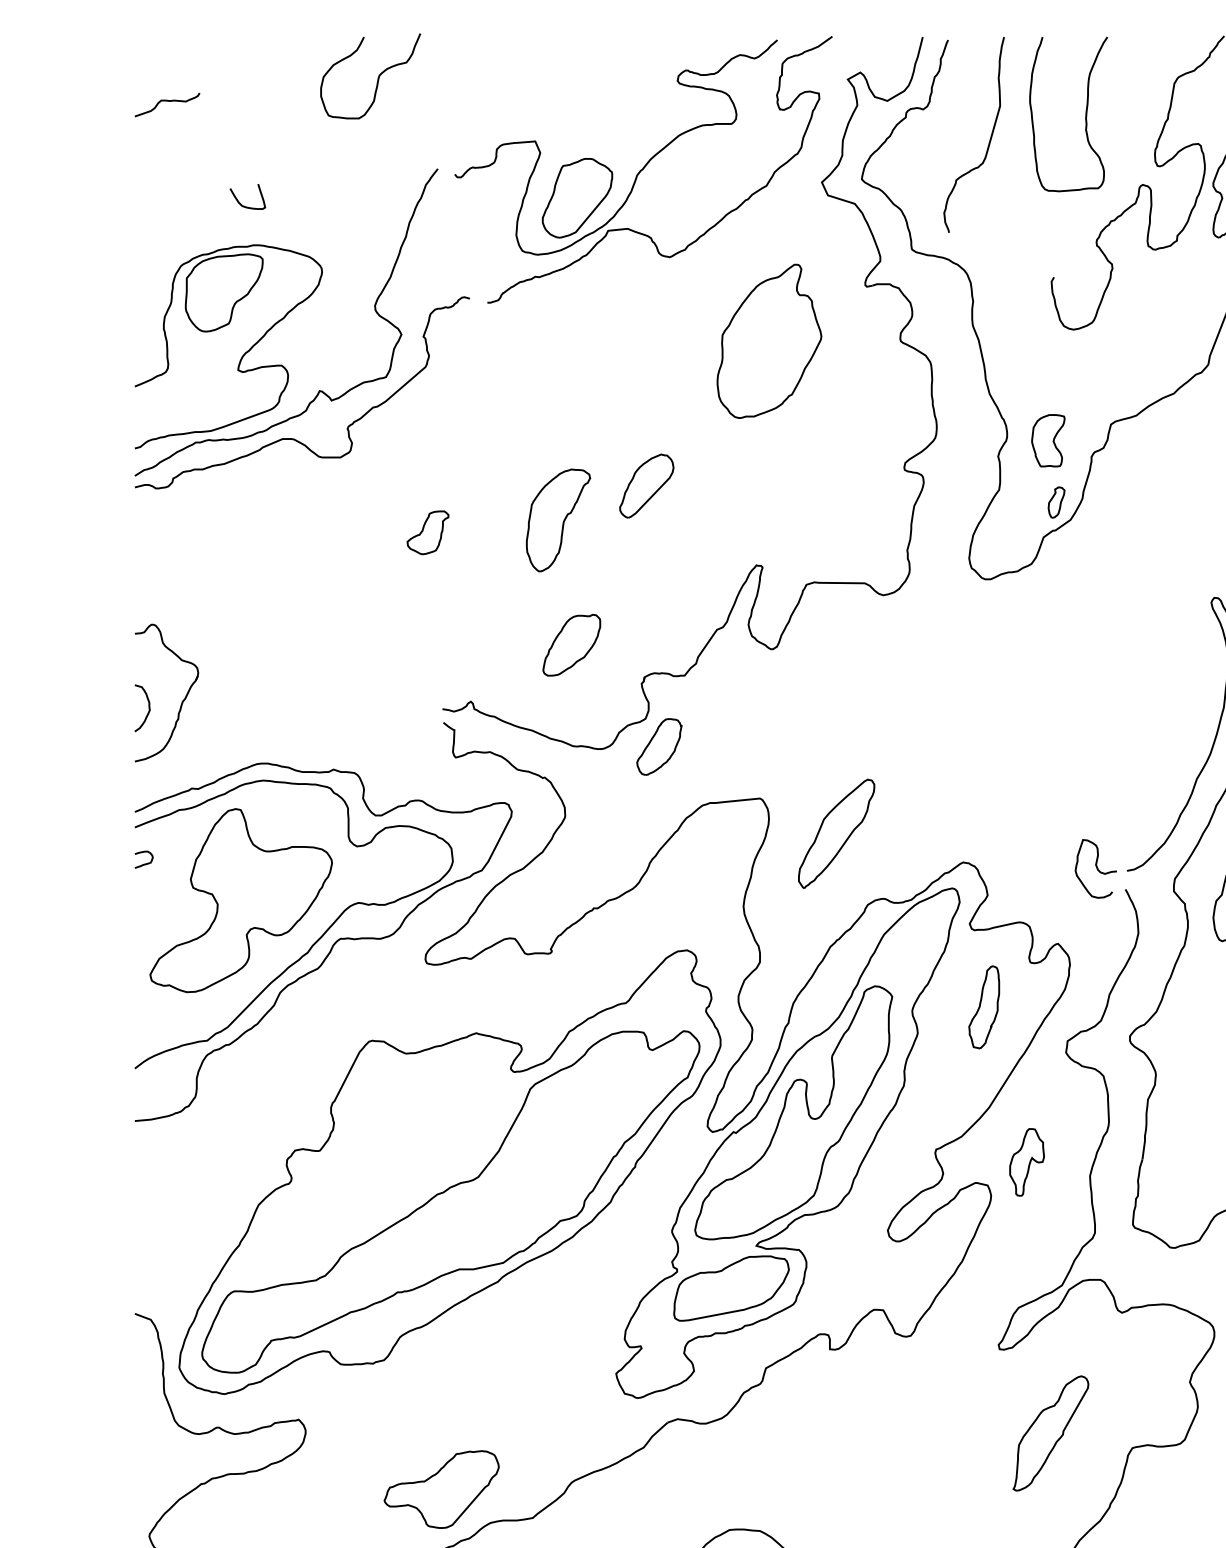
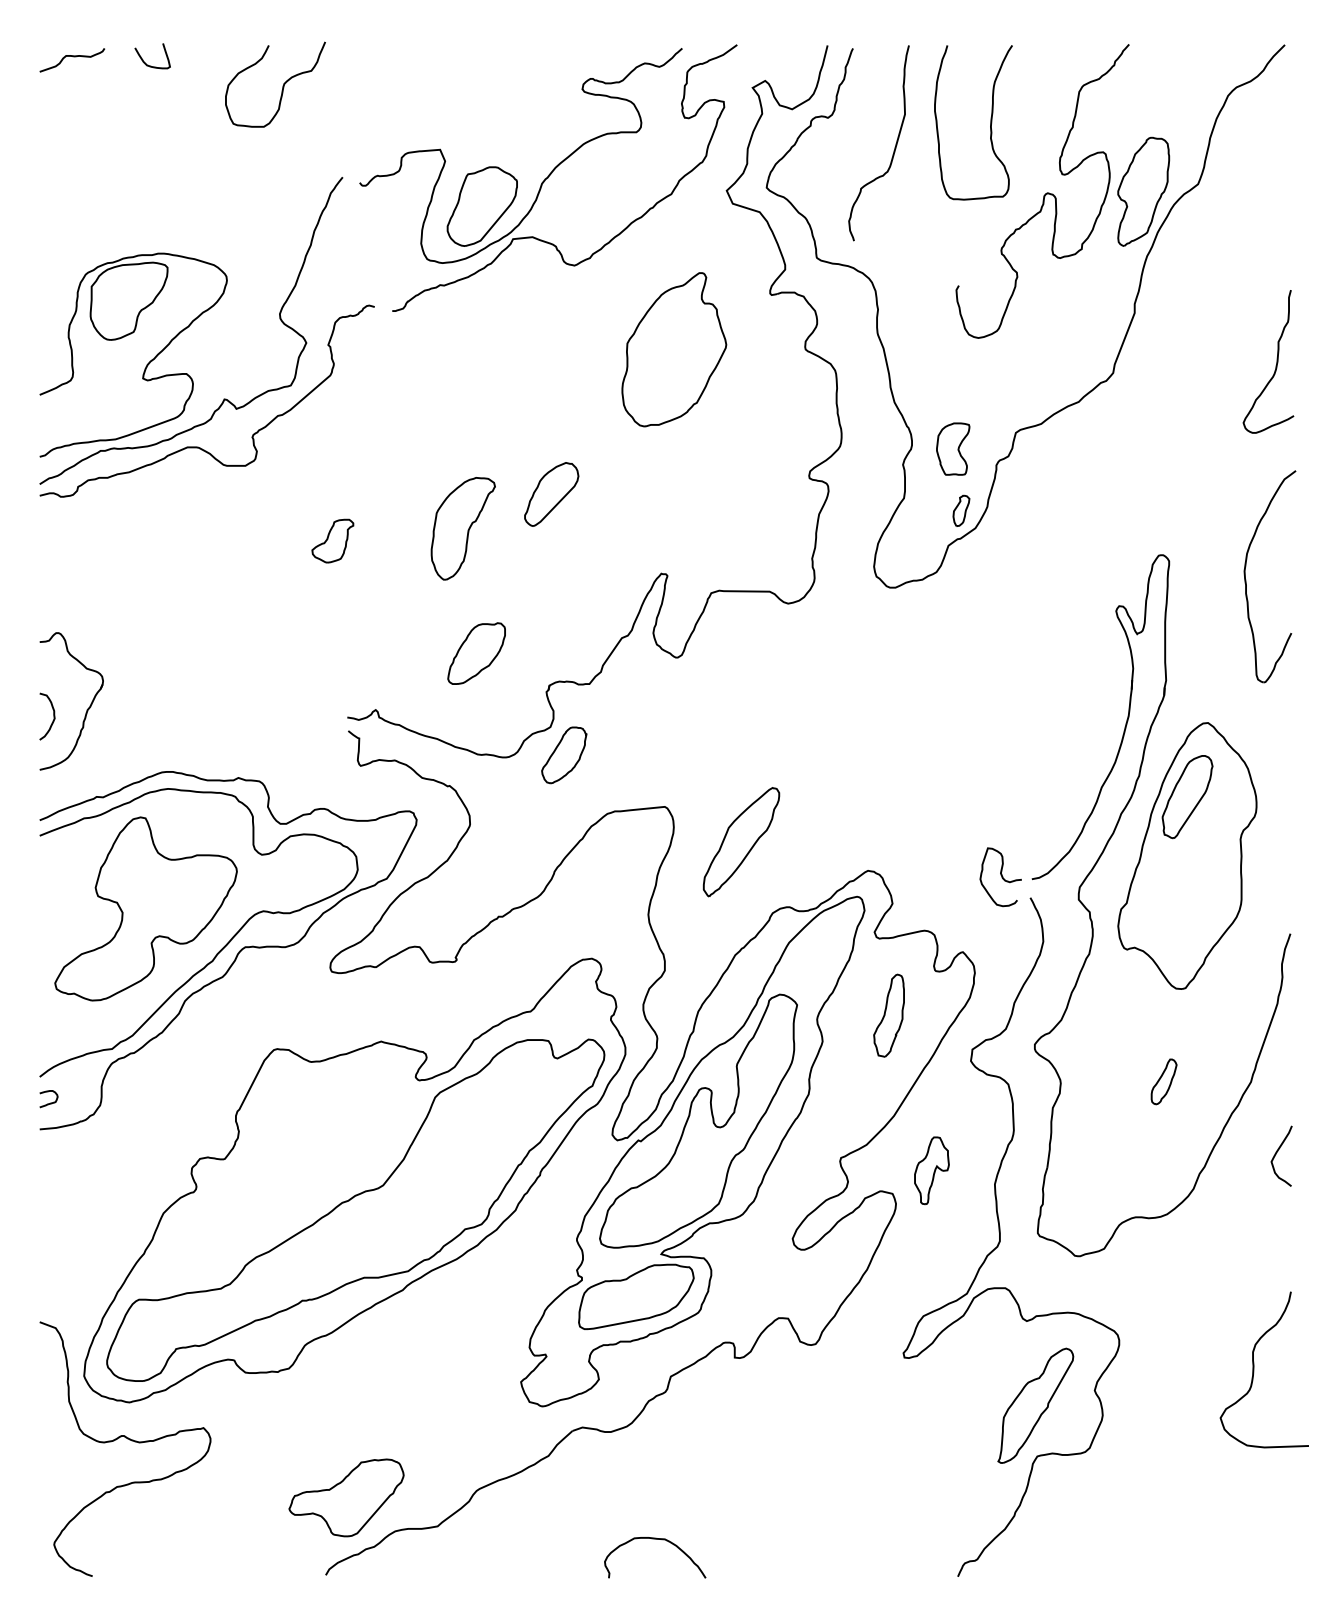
curve: (168, 102) -> (73, 57), moved
curve: (243, 205) -> (148, 64), moved
curve: (145, 863) -> (50, 1102), moved
part: (1050, 1433) -> (1035, 1405), moved

